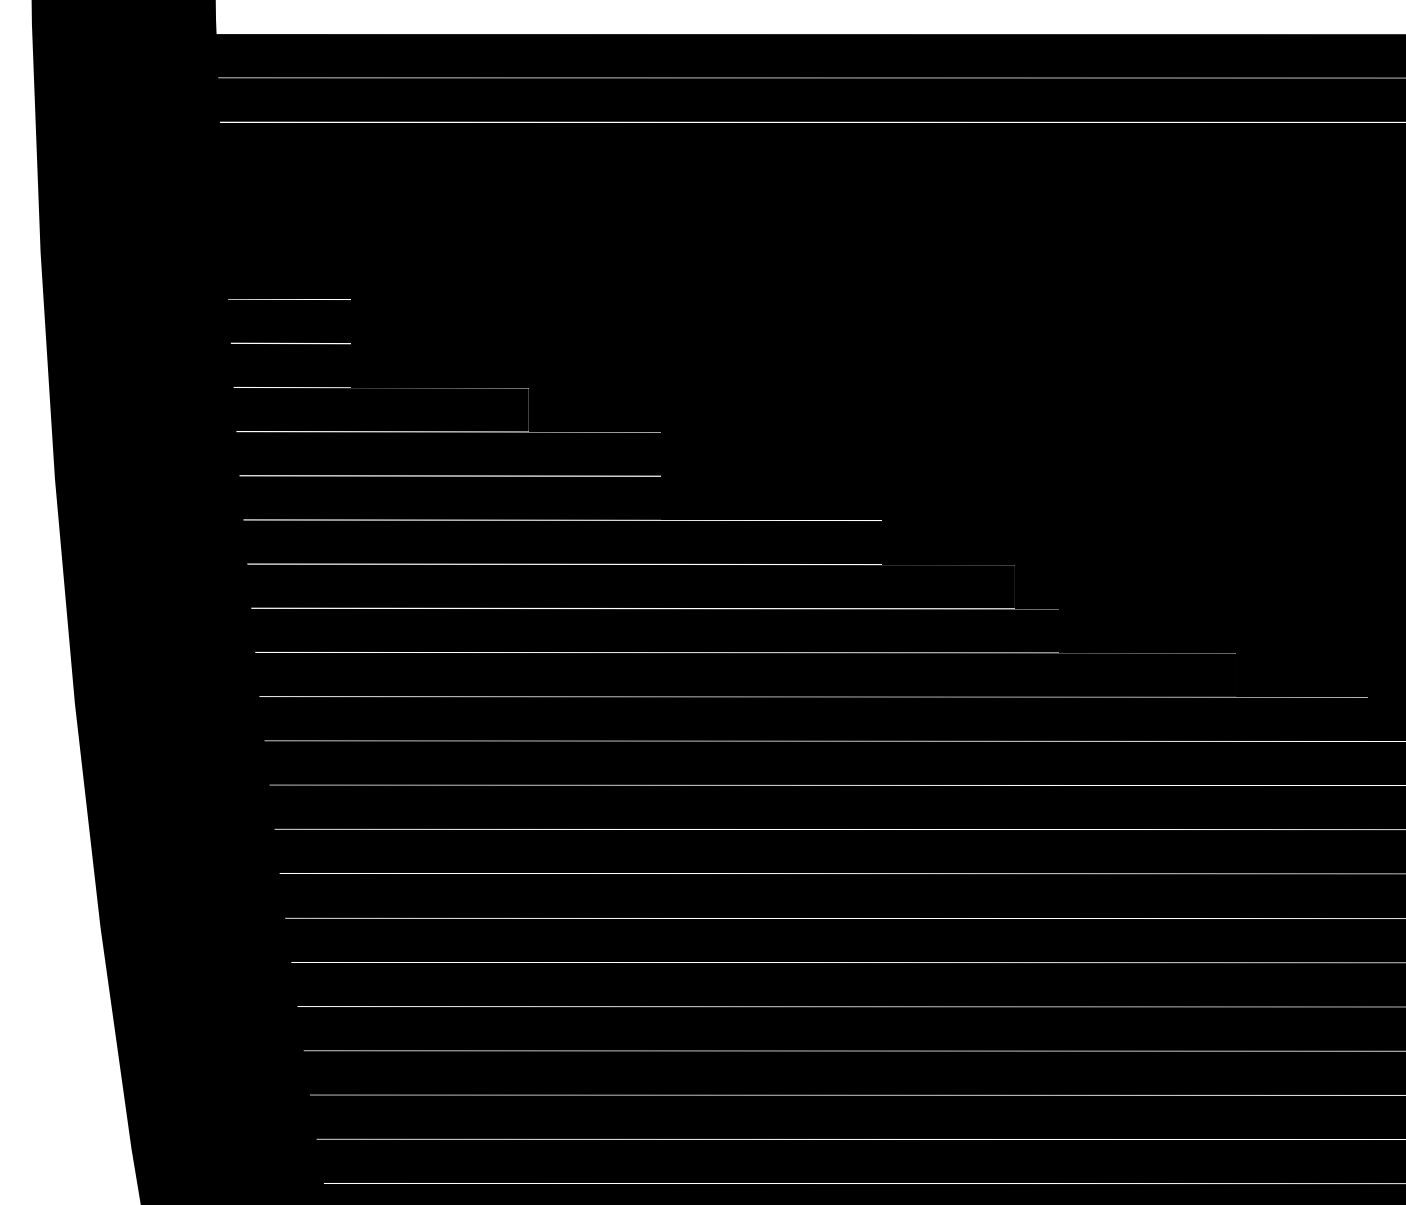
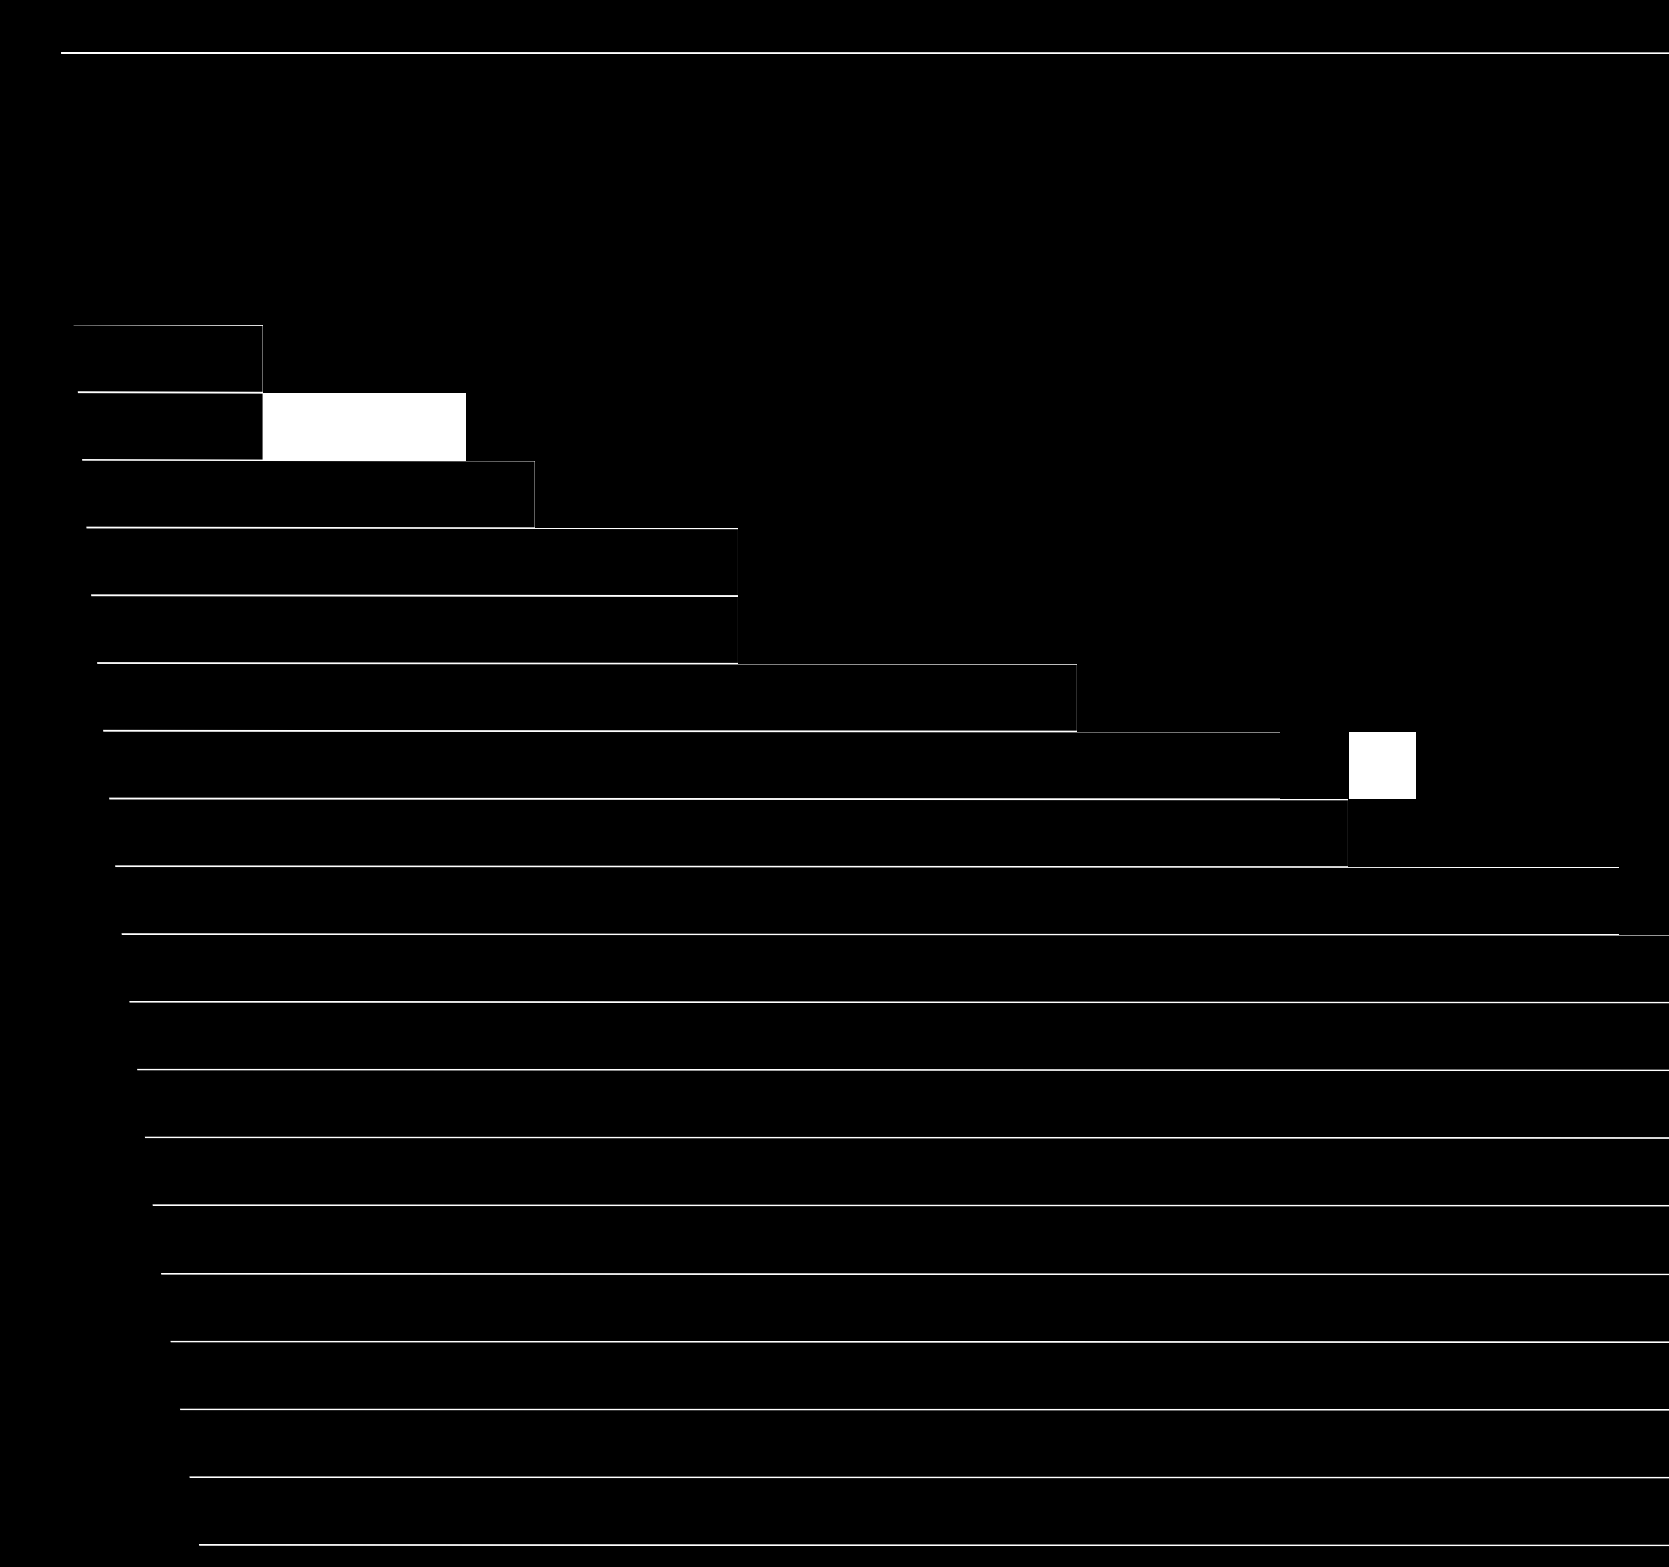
fill: (417, 365) -> (364, 426), removed
fill: (1081, 586) -> (1382, 765), removed

